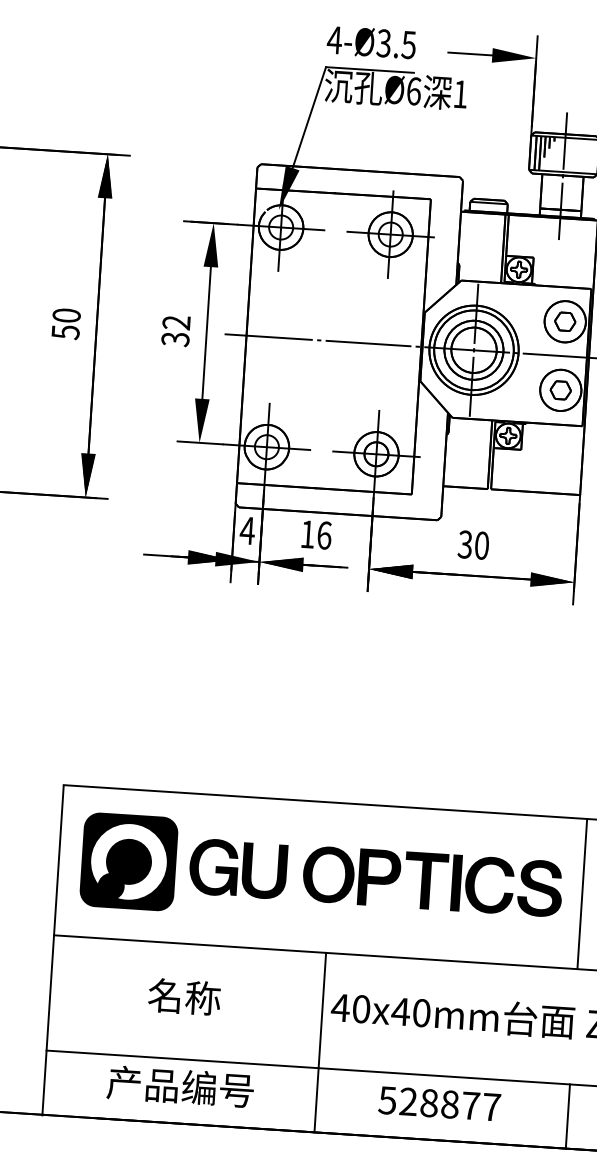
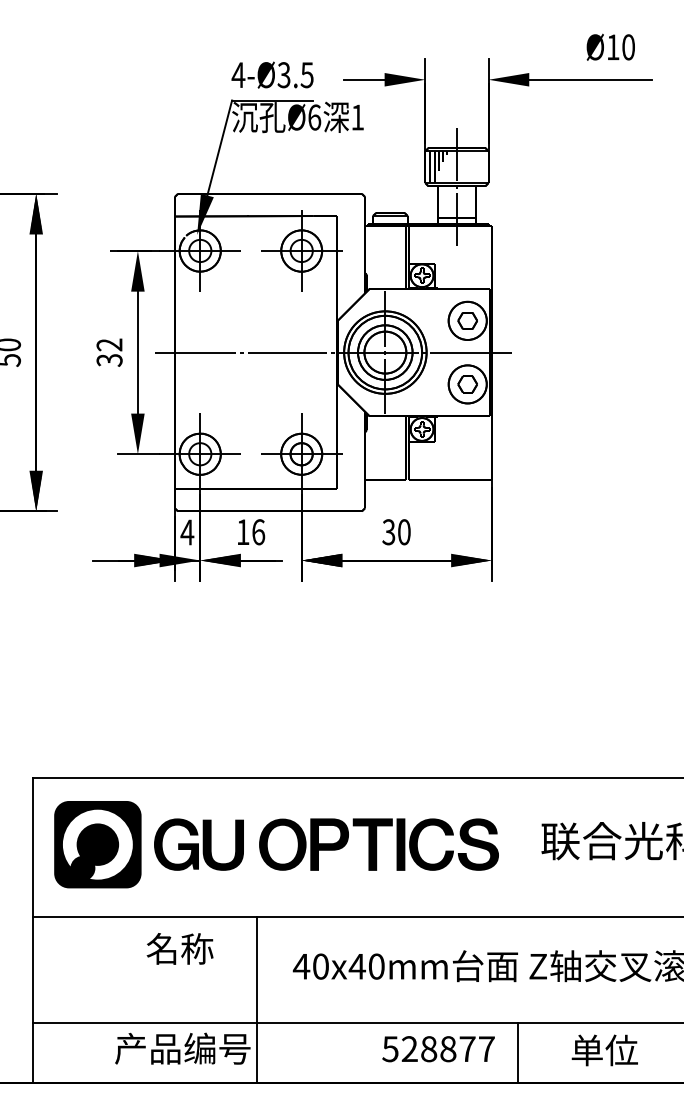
line: (582, 893) -> (517, 846), removed
text: (183, 996) -> (179, 948), moved
line: (319, 1042) -> (256, 999), moved
text: (180, 1086) -> (182, 1048), moved
text: (439, 1104) -> (438, 1049), moved

